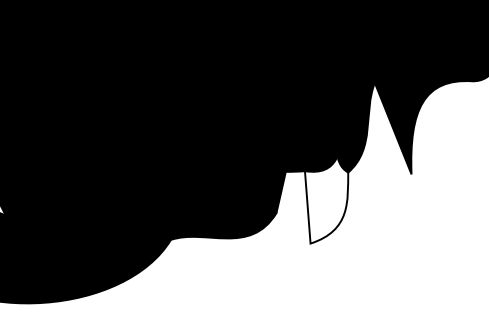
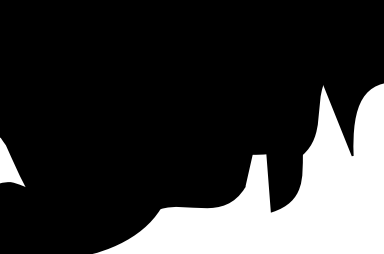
fill: (326, 185) -> (284, 164), added

